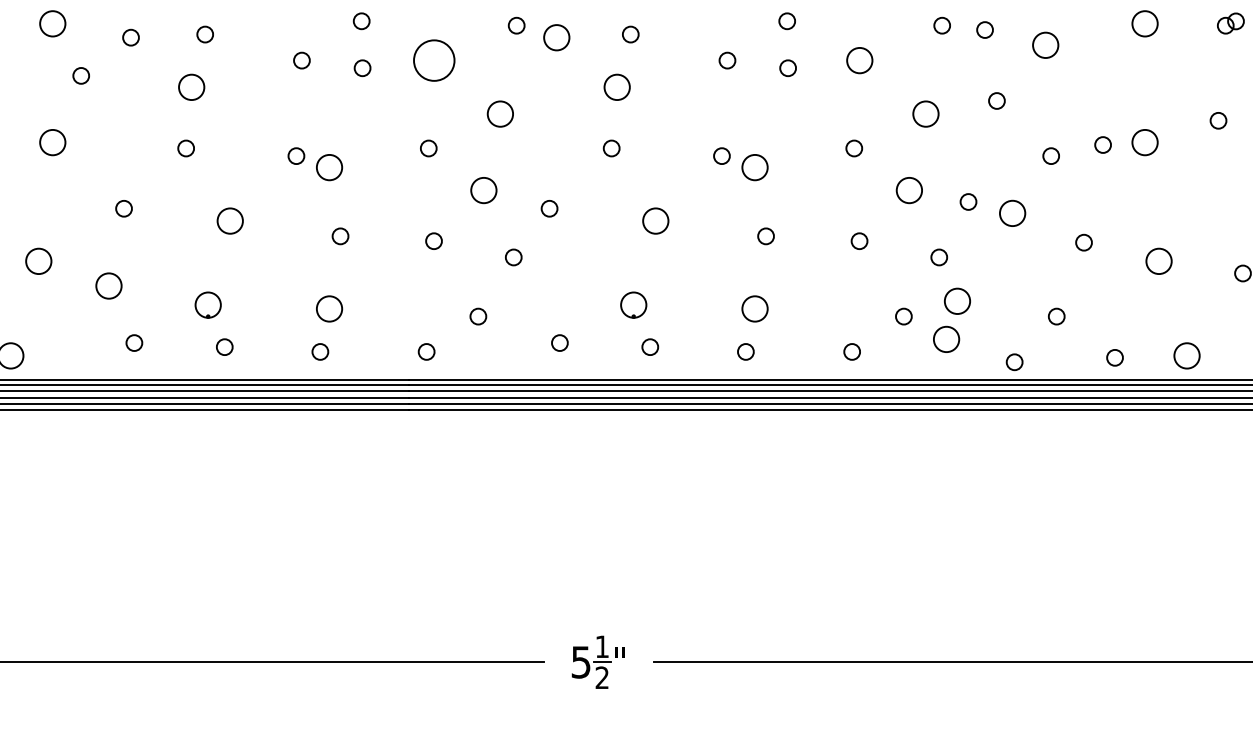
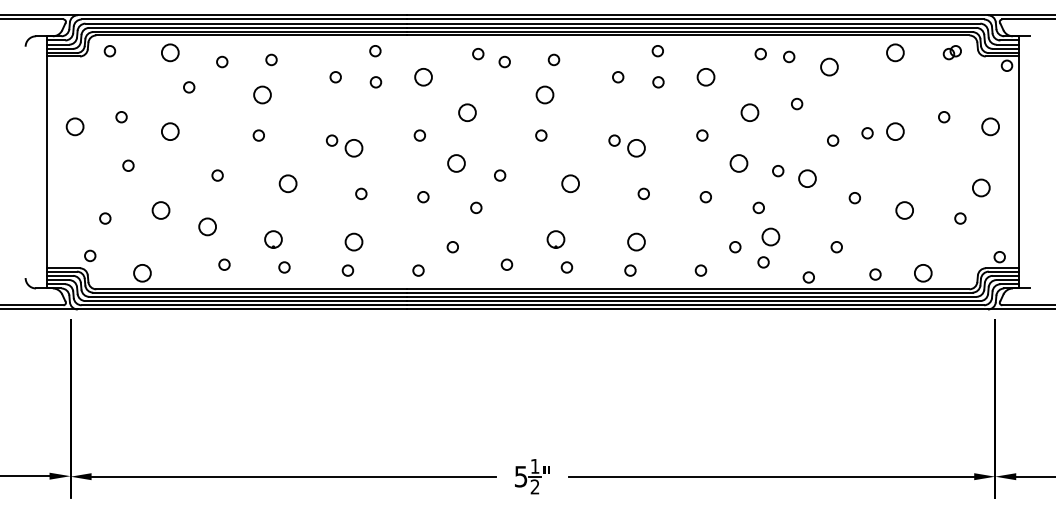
circle: (556, 36) -> (504, 61), size x0.62
circle: (434, 59) -> (423, 76), size x0.62
circle: (946, 339) -> (763, 262), size x0.62

